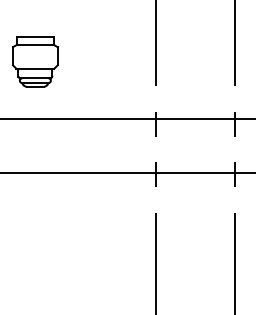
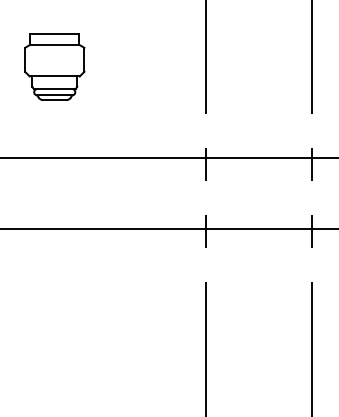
part: (34, 61) -> (53, 66), moved

